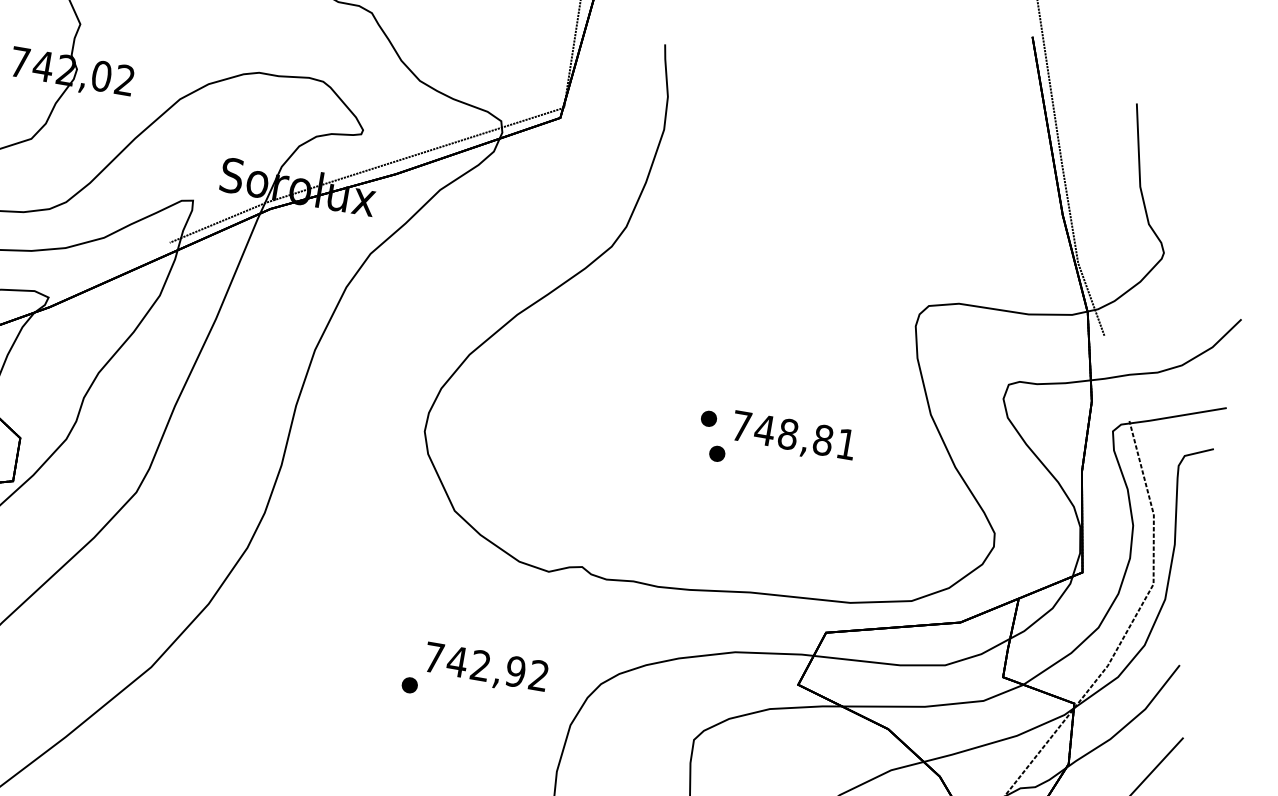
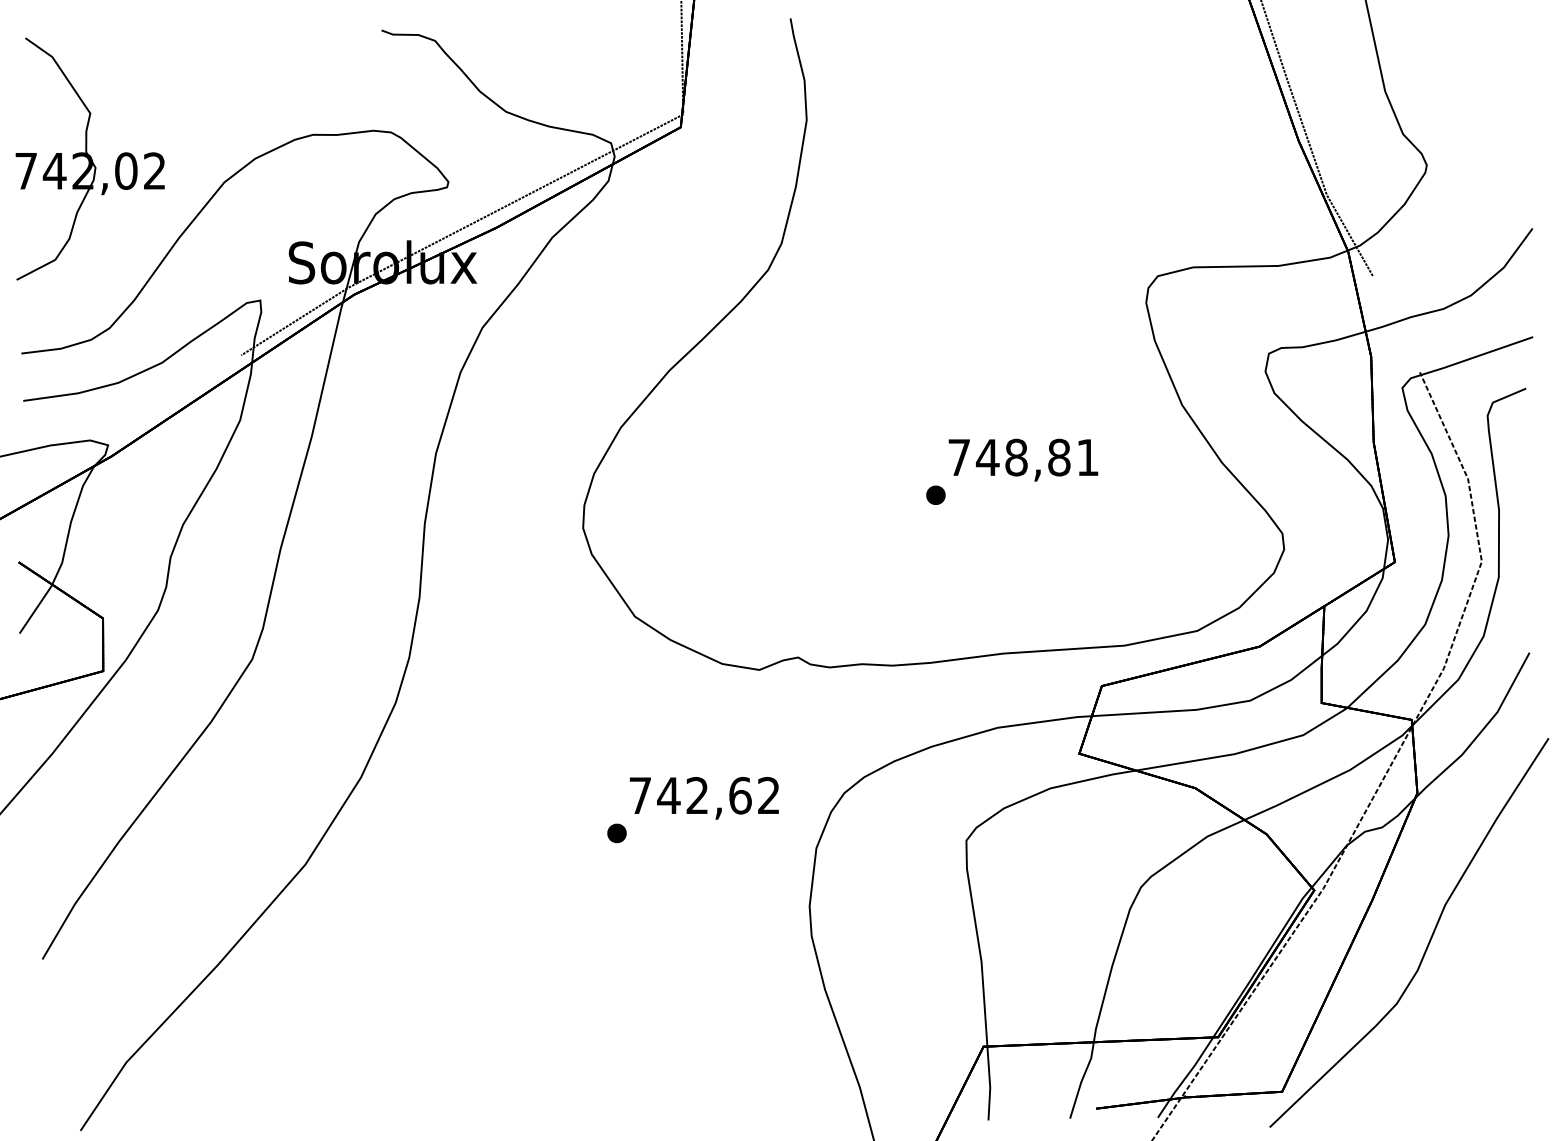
part: (708, 418) -> (918, 454), removed
text: (515, 671) -> (740, 795), 742,92 -> 742,62

